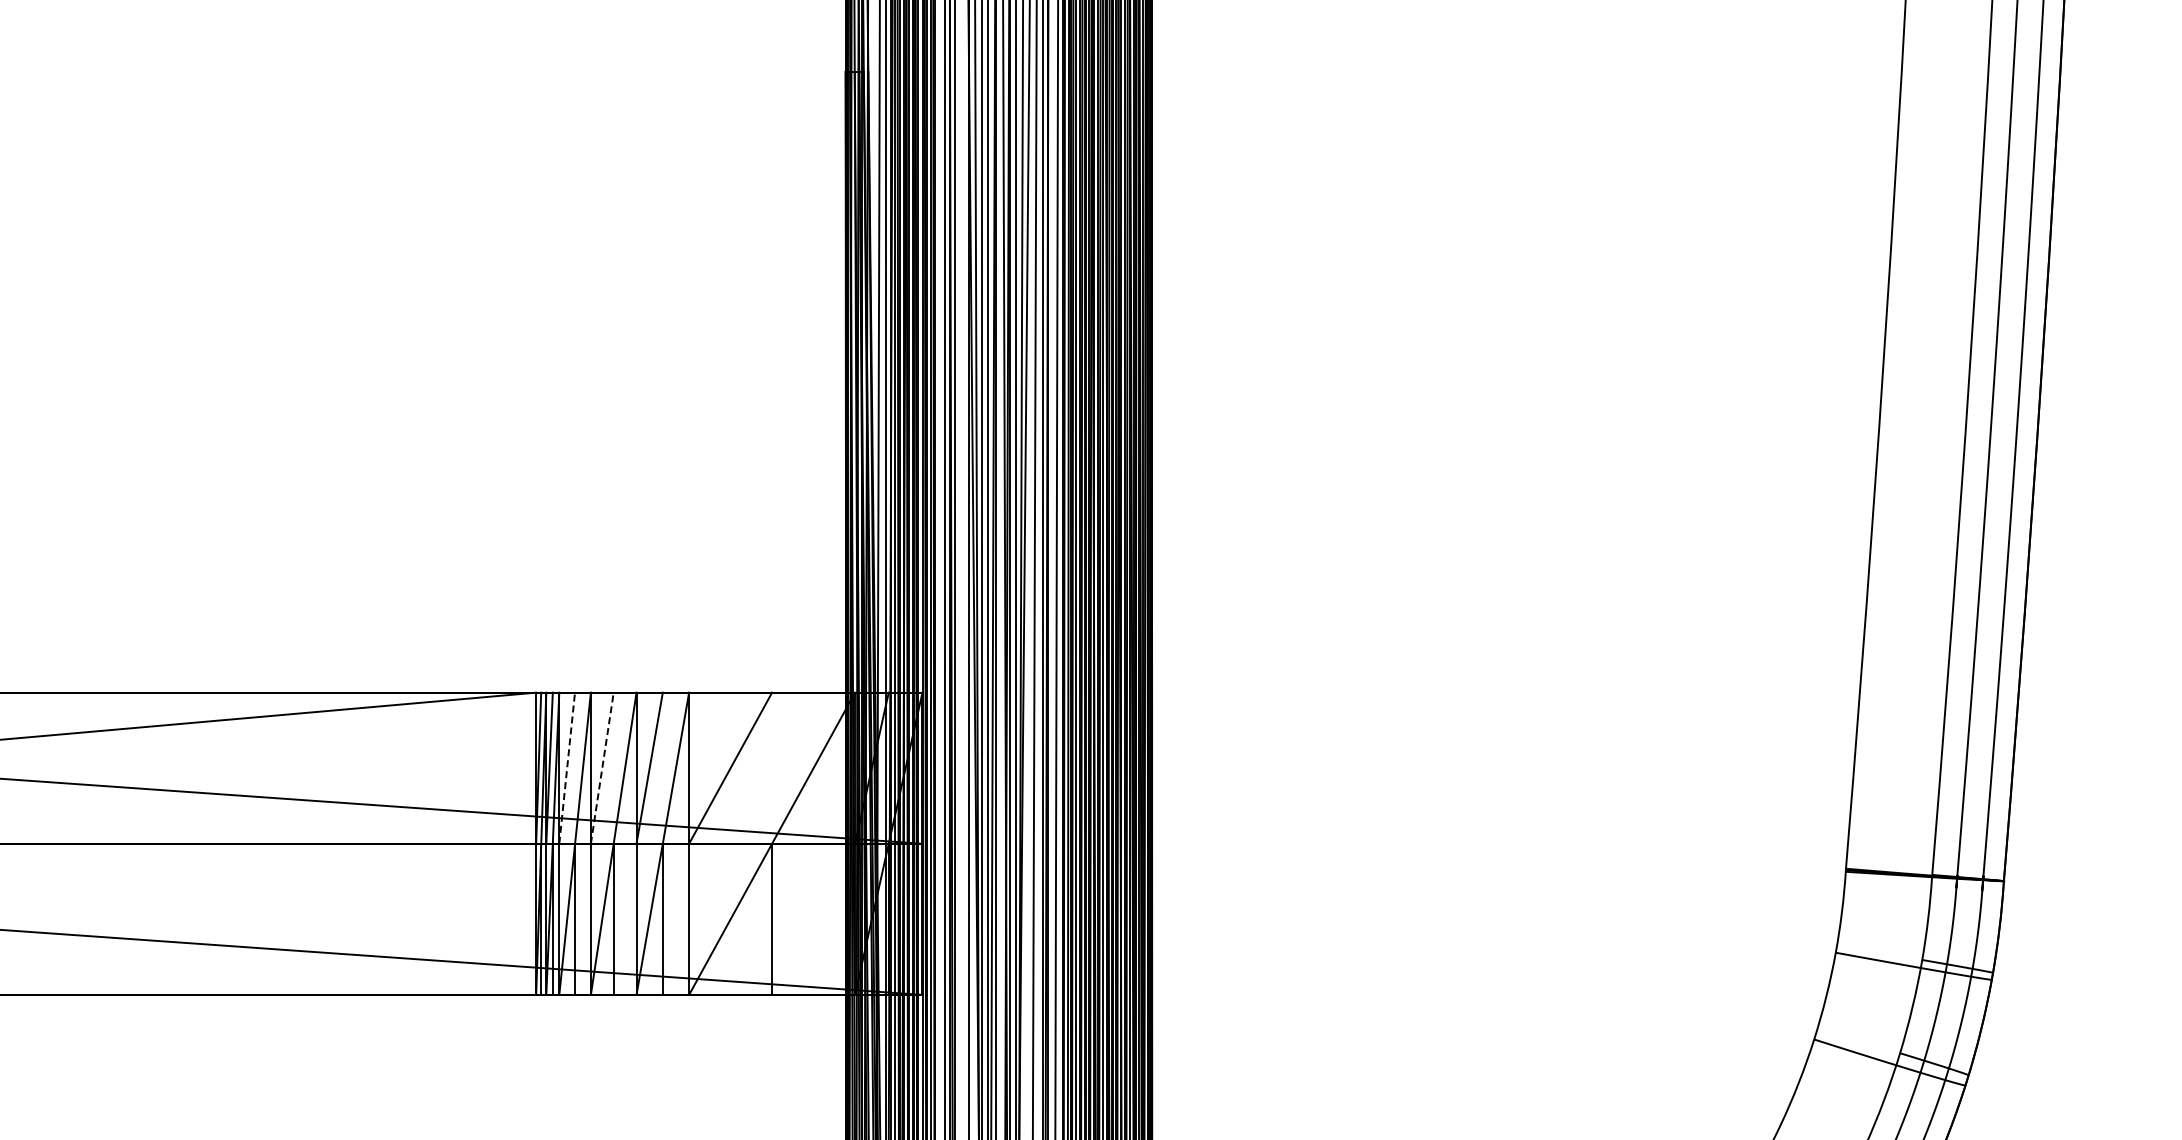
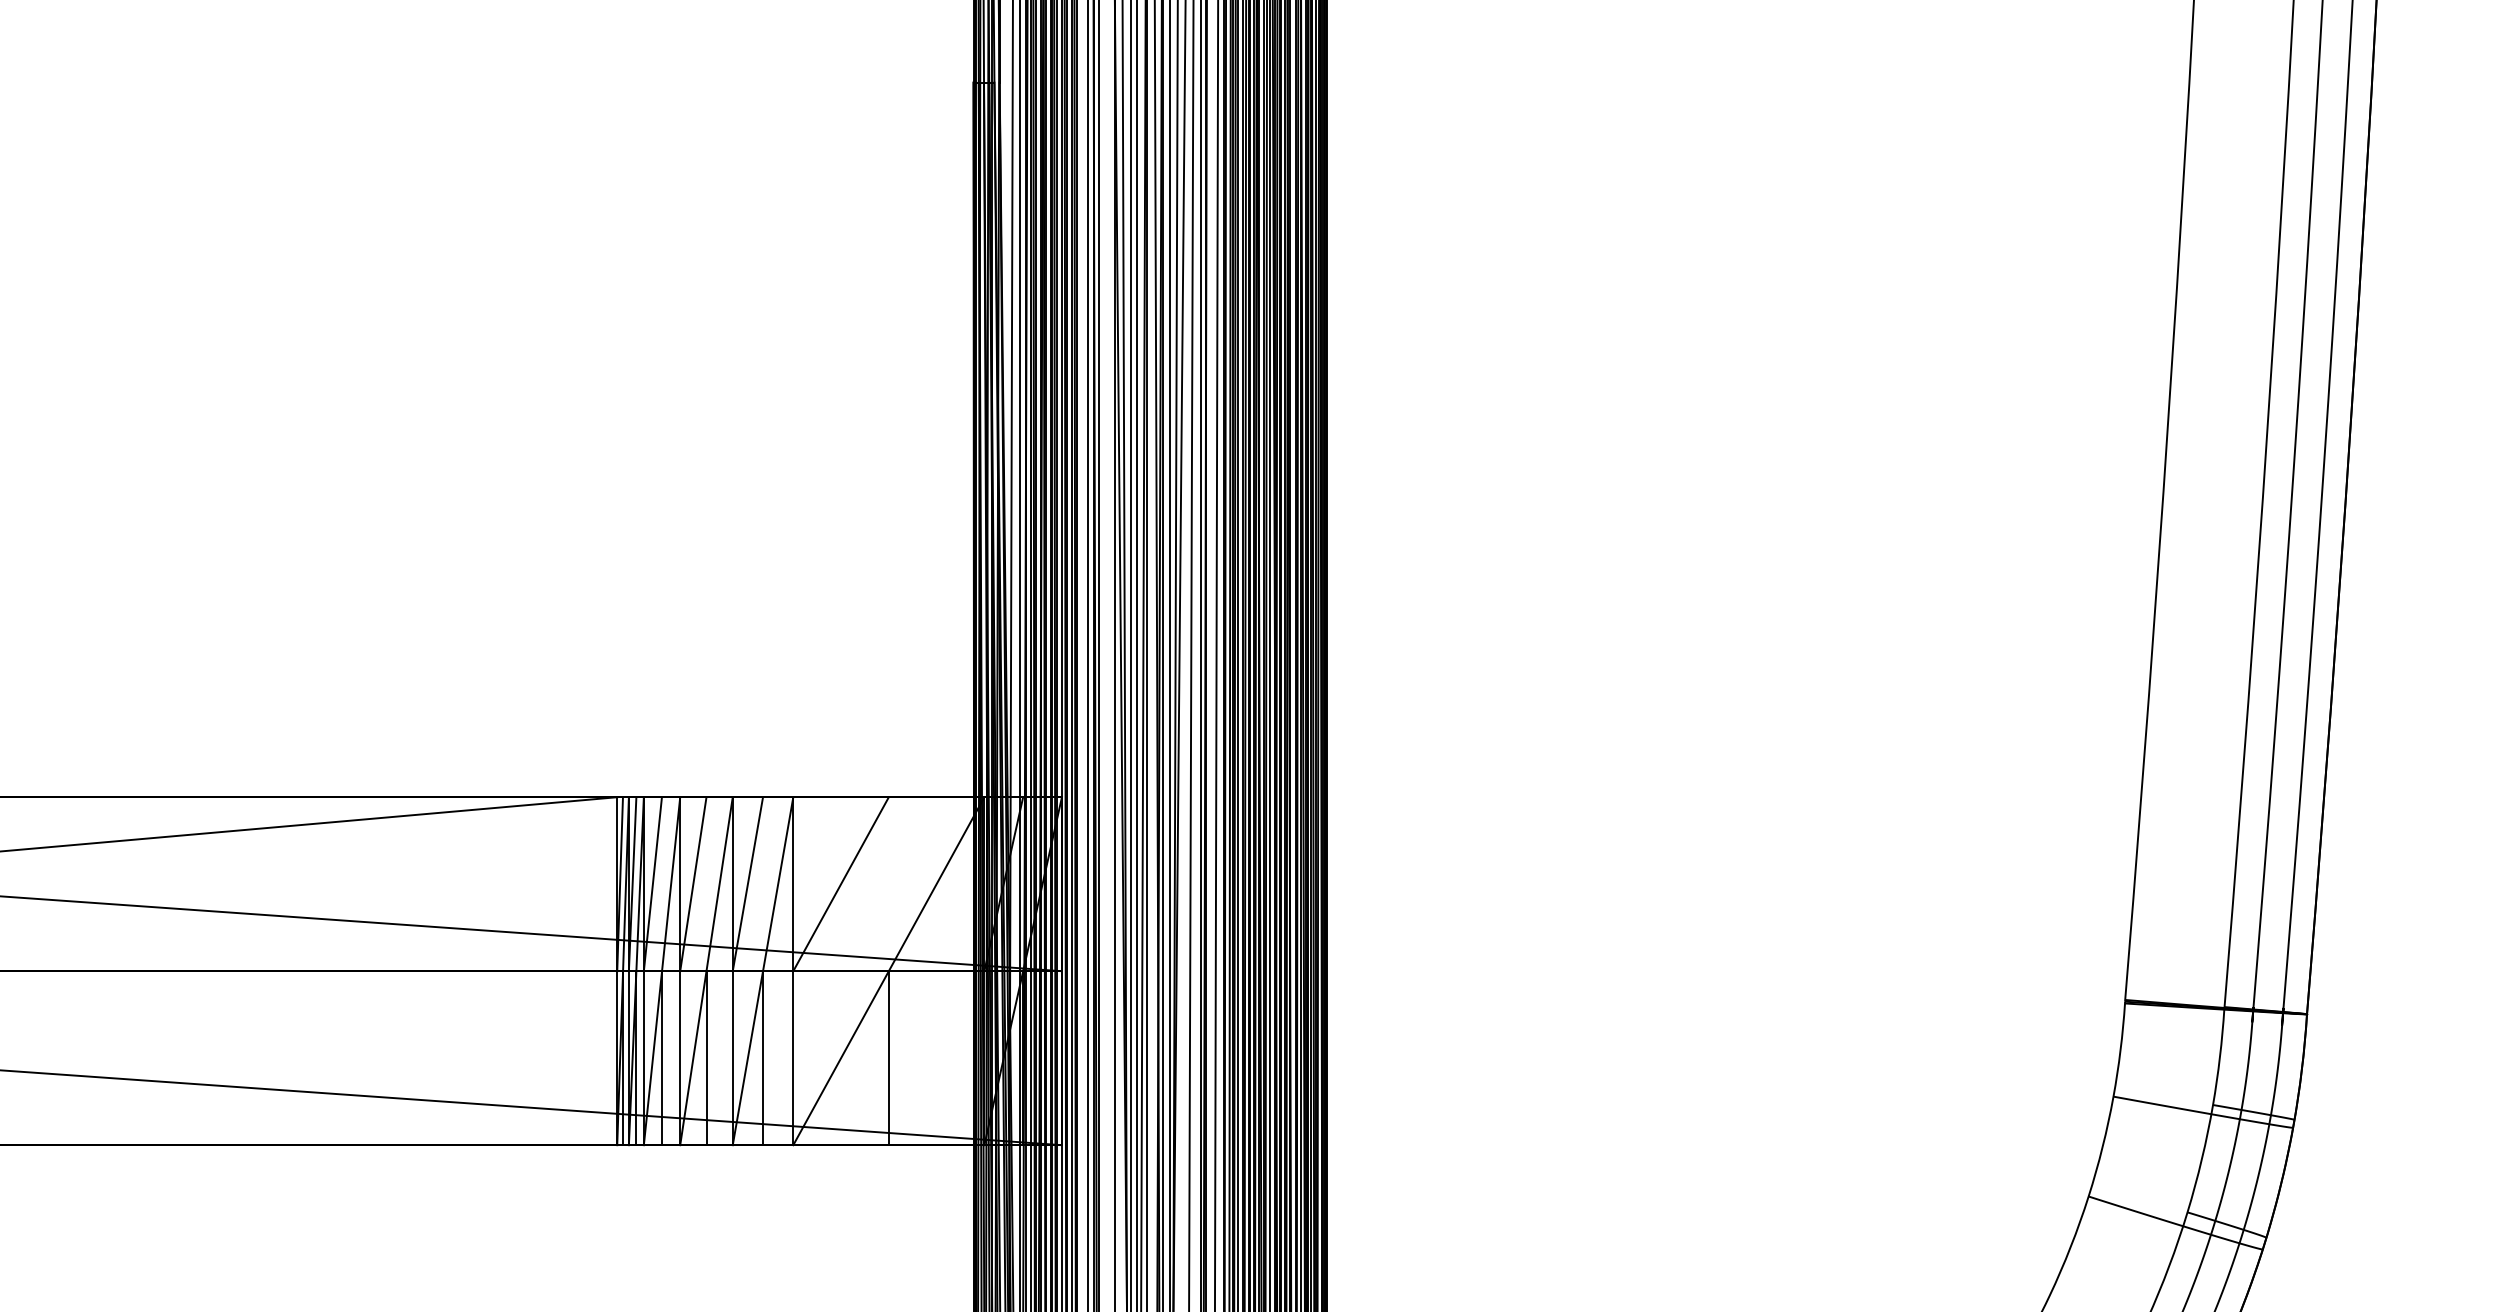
line: (602, 767) -> (693, 883), dashed -> solid
line: (567, 768) -> (653, 884), dashed -> solid

